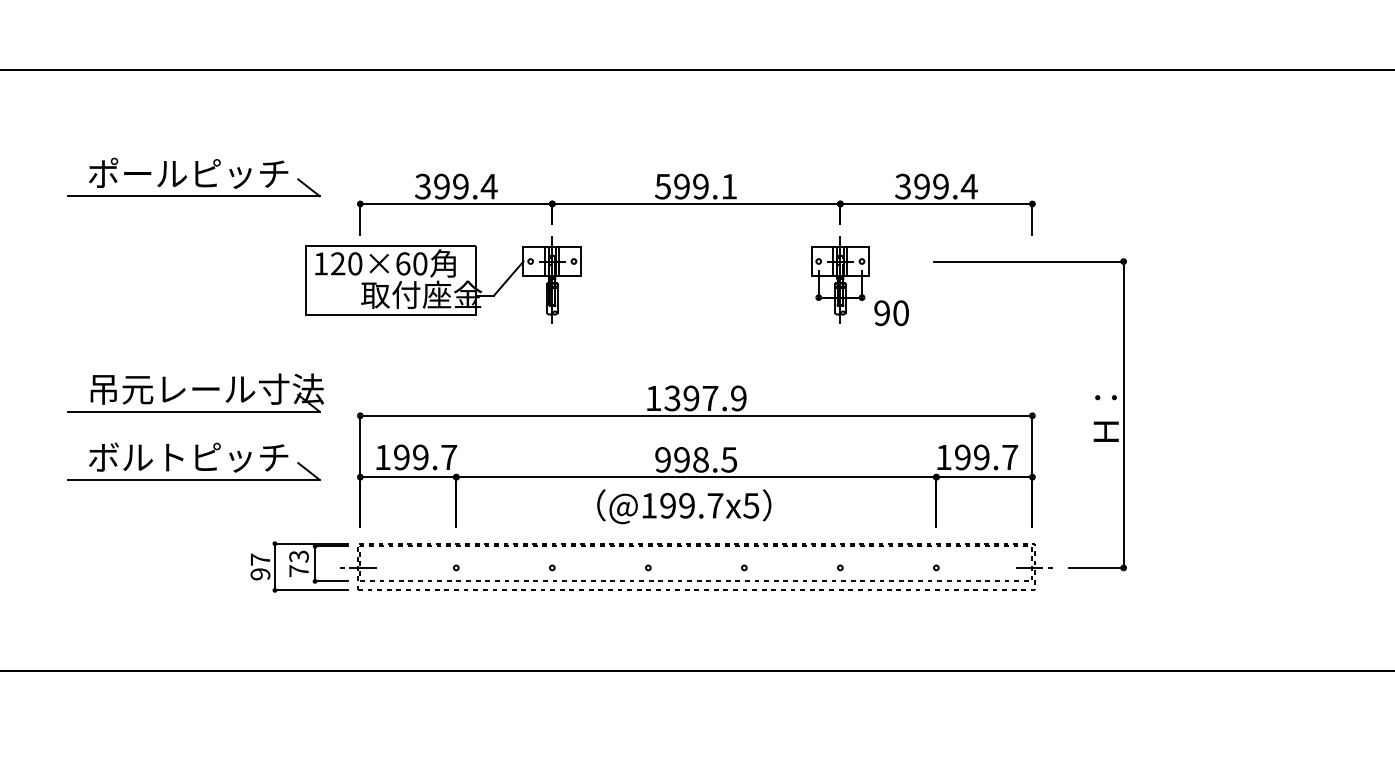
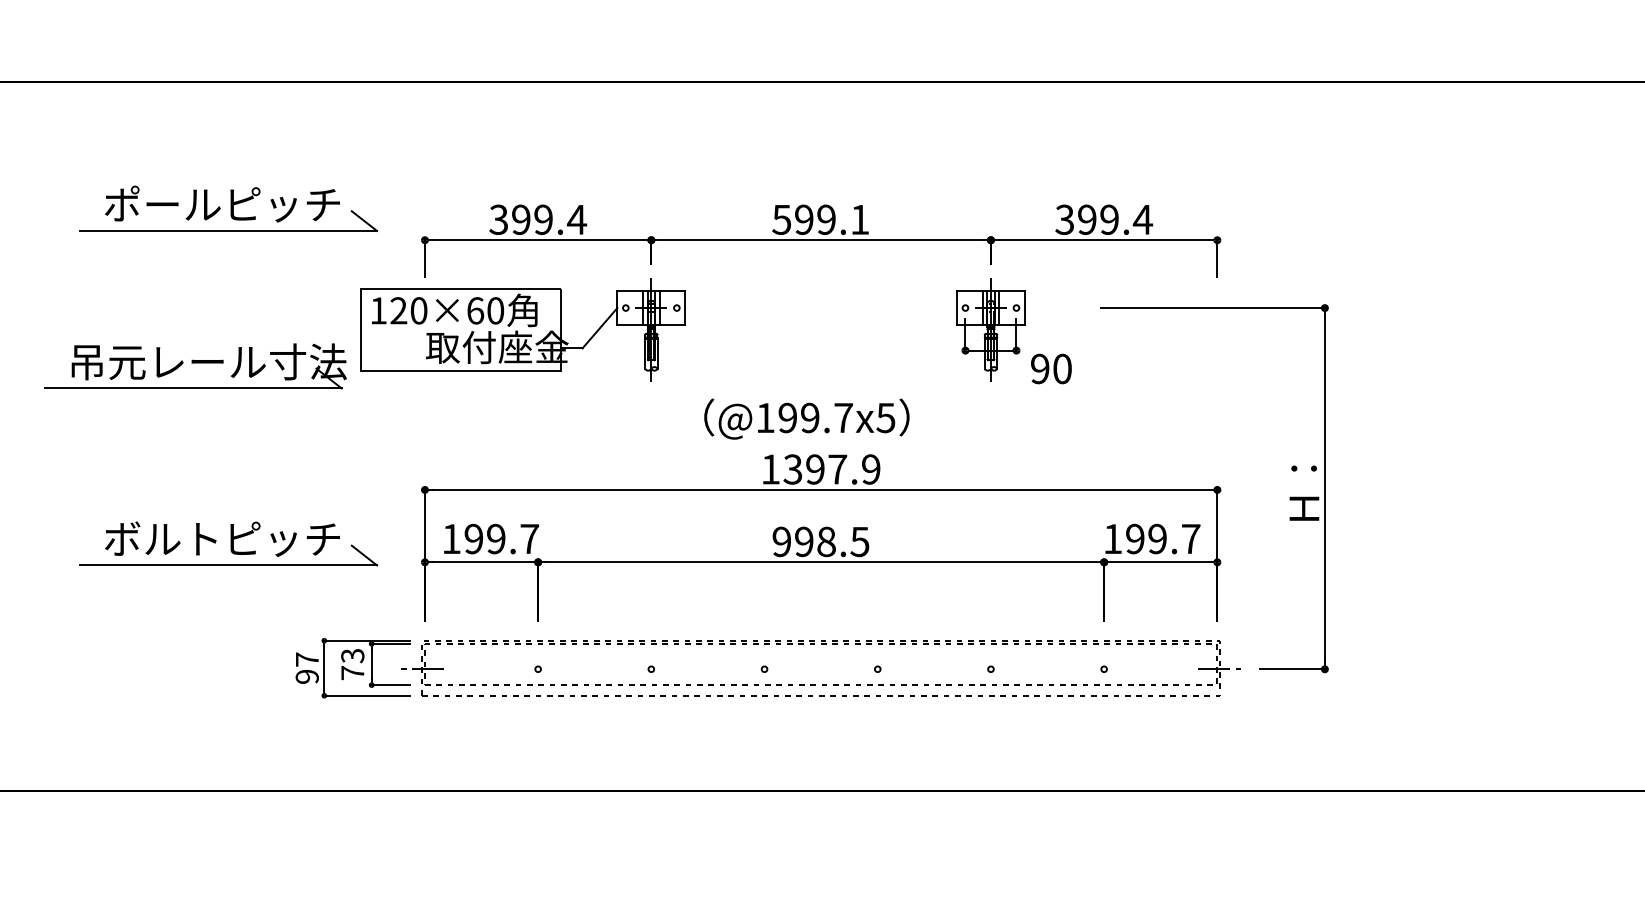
part: (195, 392) -> (195, 365), moved
text: (684, 506) -> (807, 418), moved

